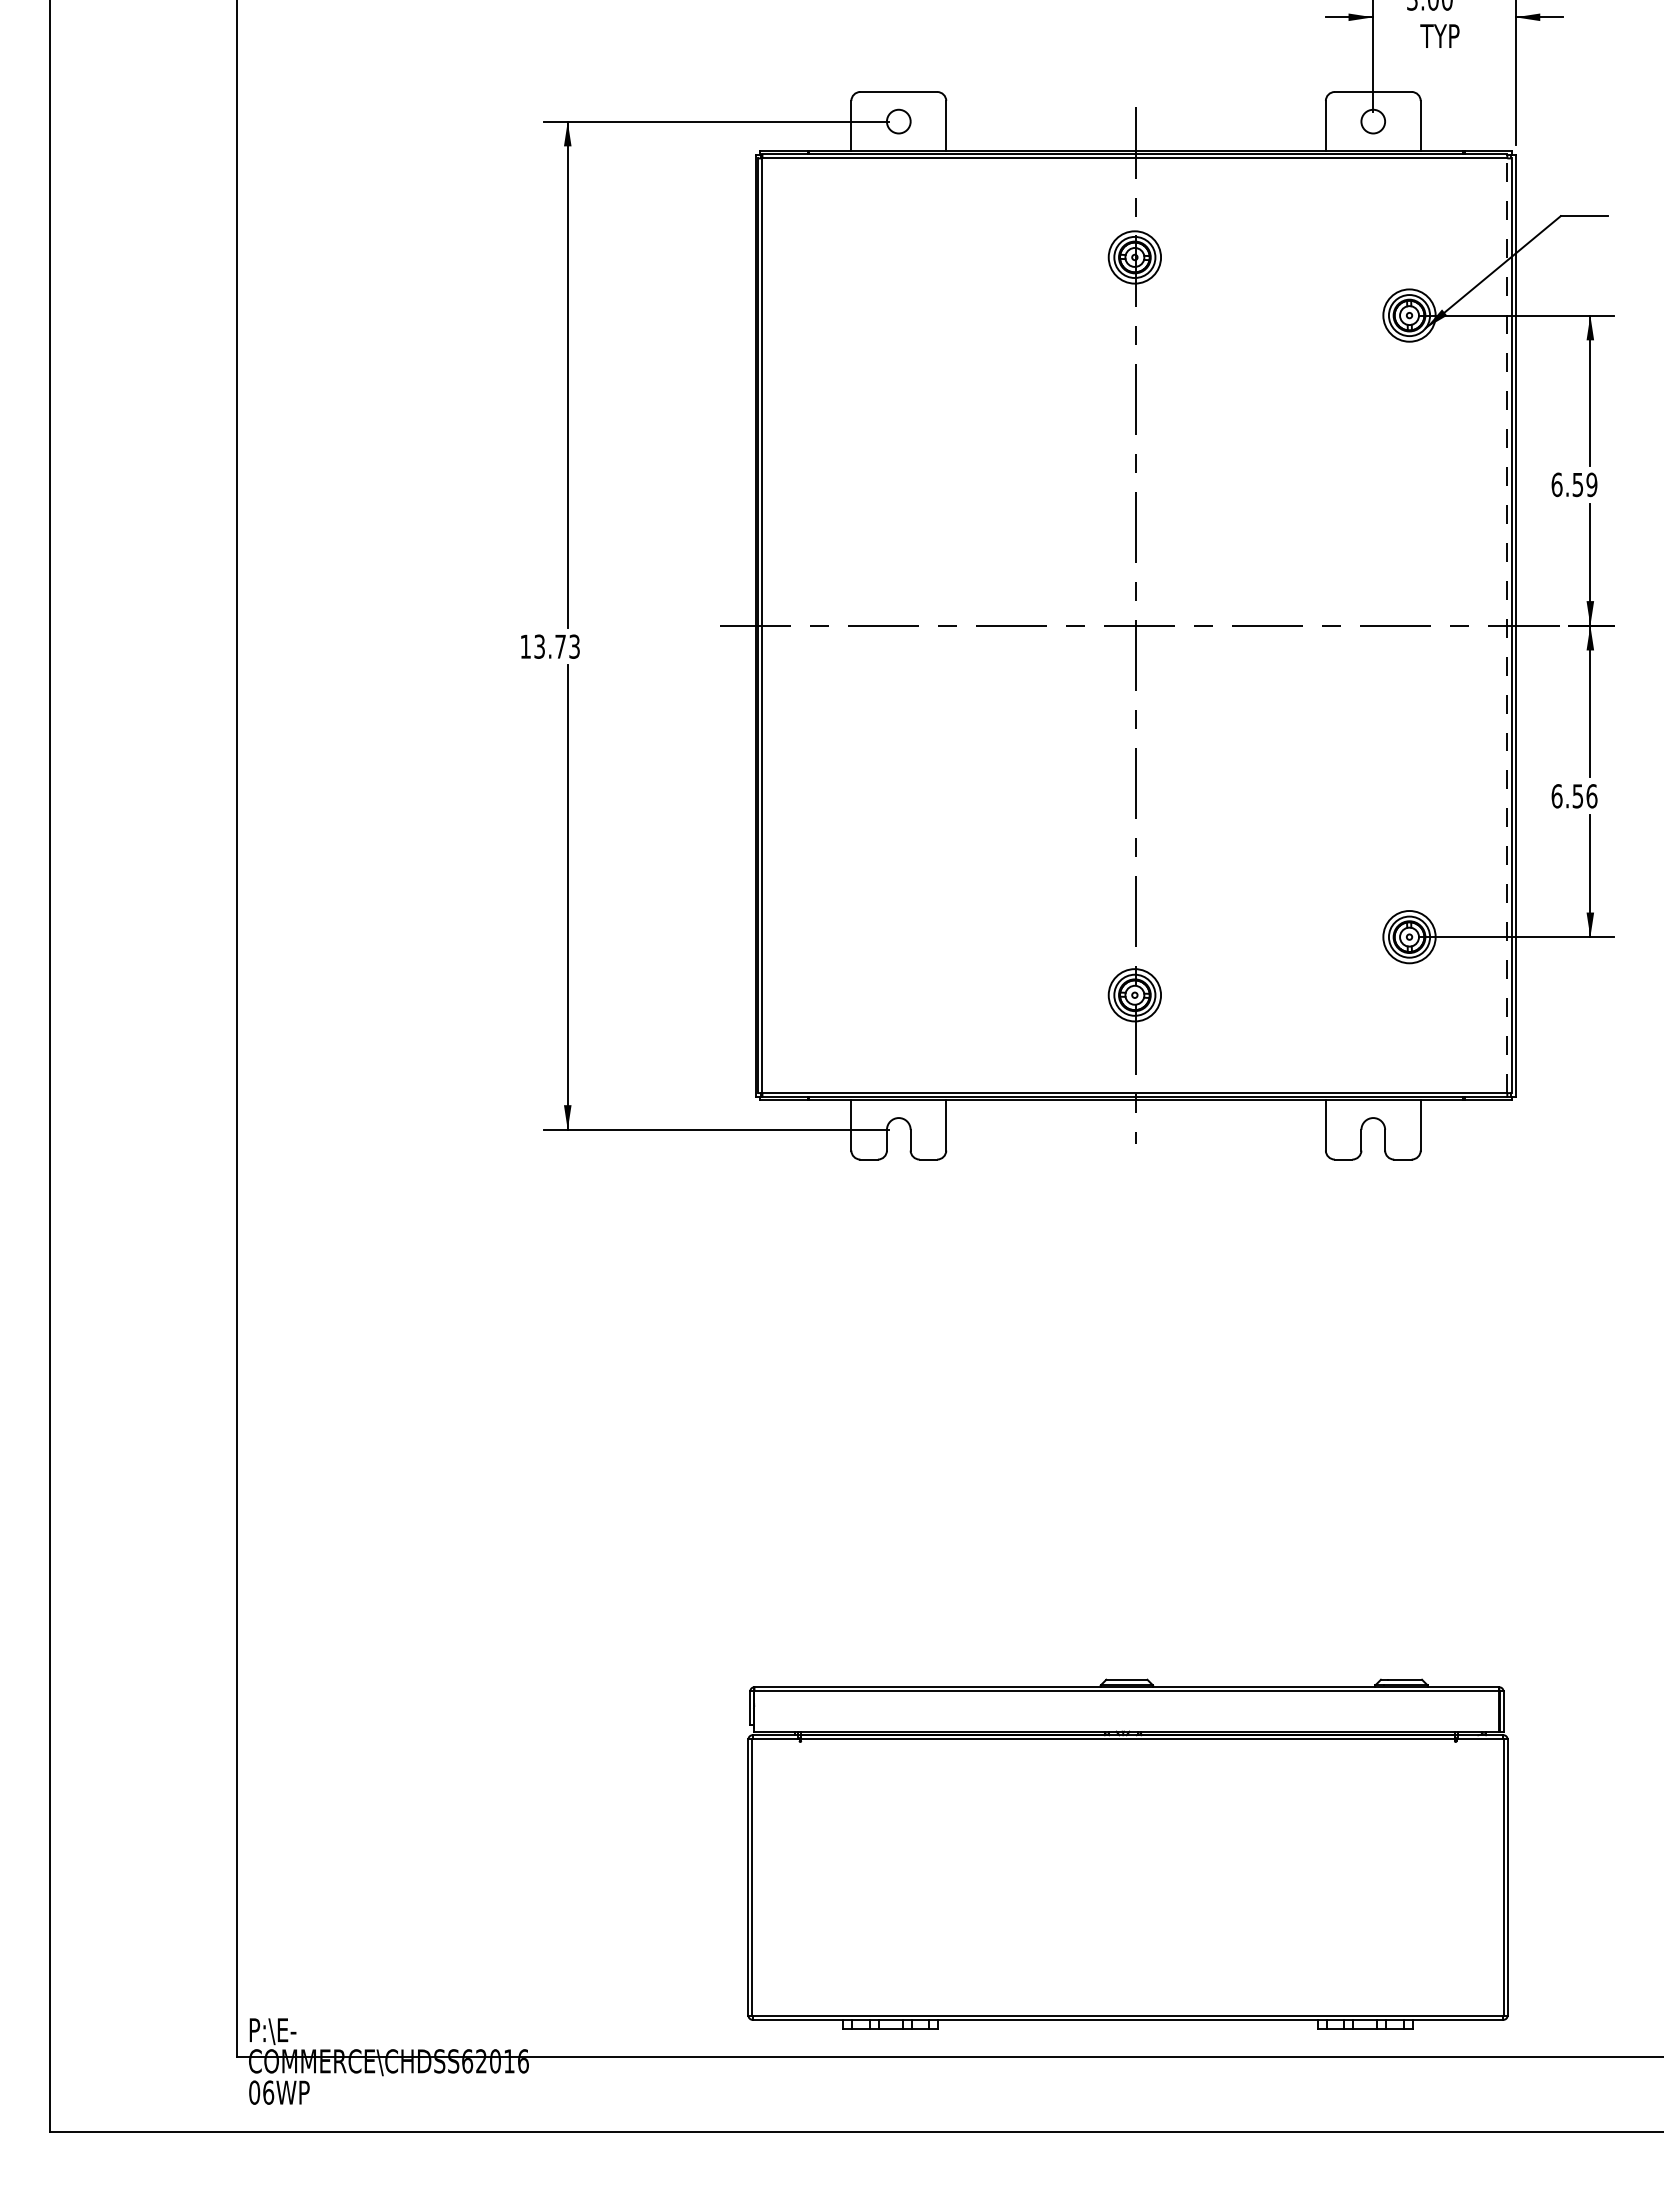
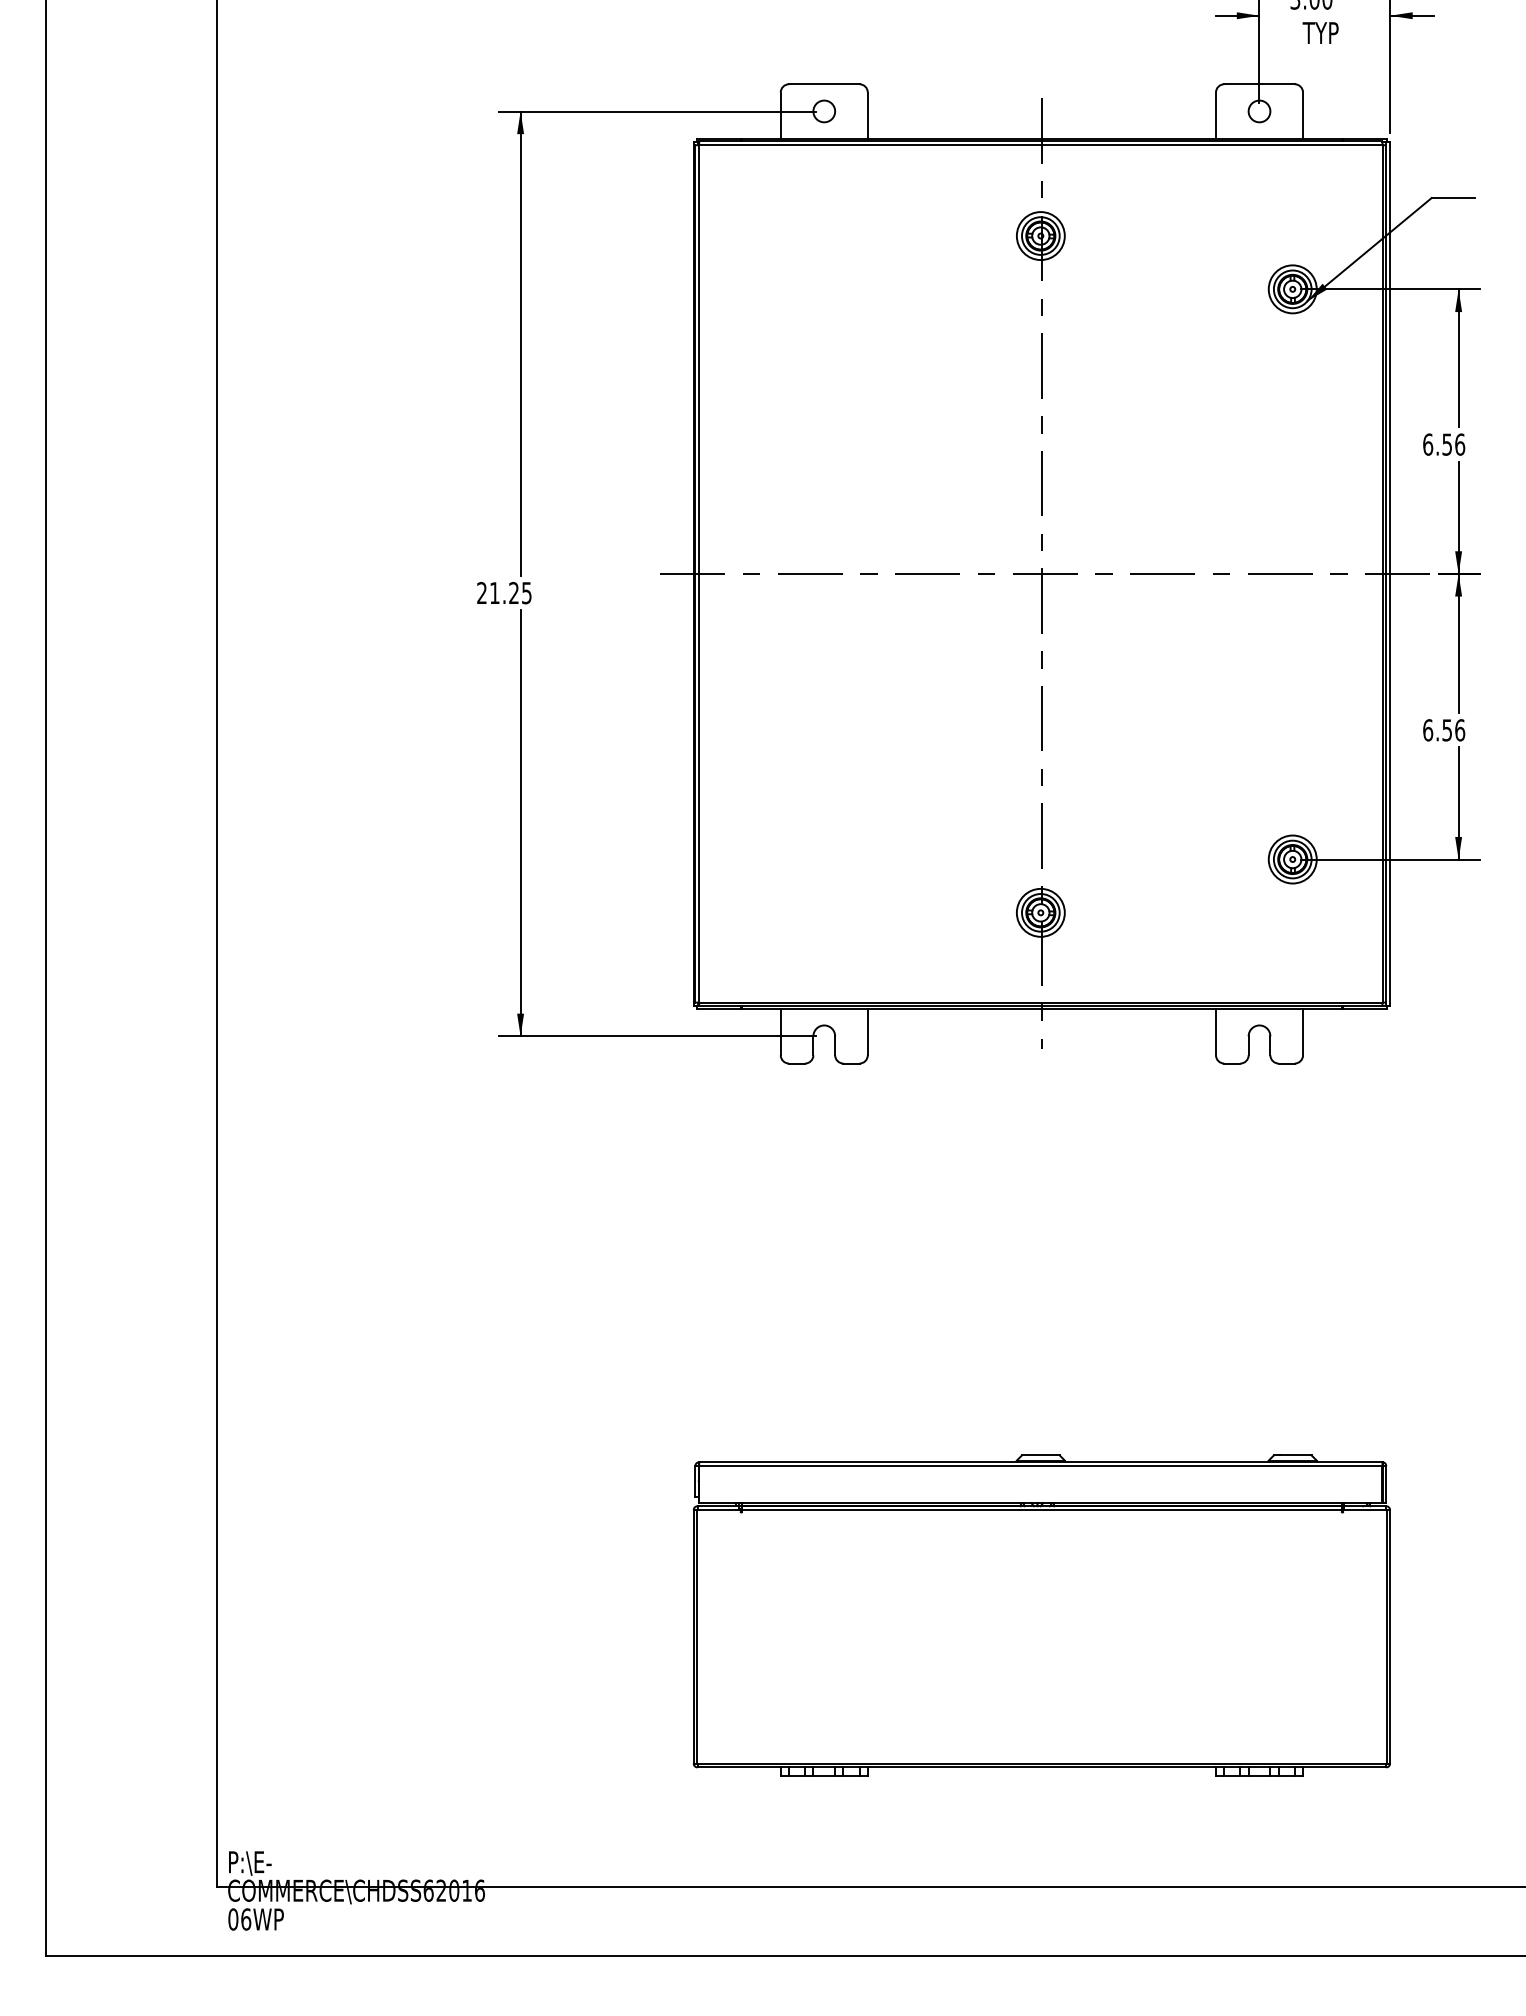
text: (1591, 484) -> (1459, 444), 6.59 -> 6.56
line: (1507, 625) -> (1382, 573), dashed -> solid
text: (549, 646) -> (503, 592), 13.73 -> 21.25
part: (1127, 1853) -> (1041, 1614), moved

